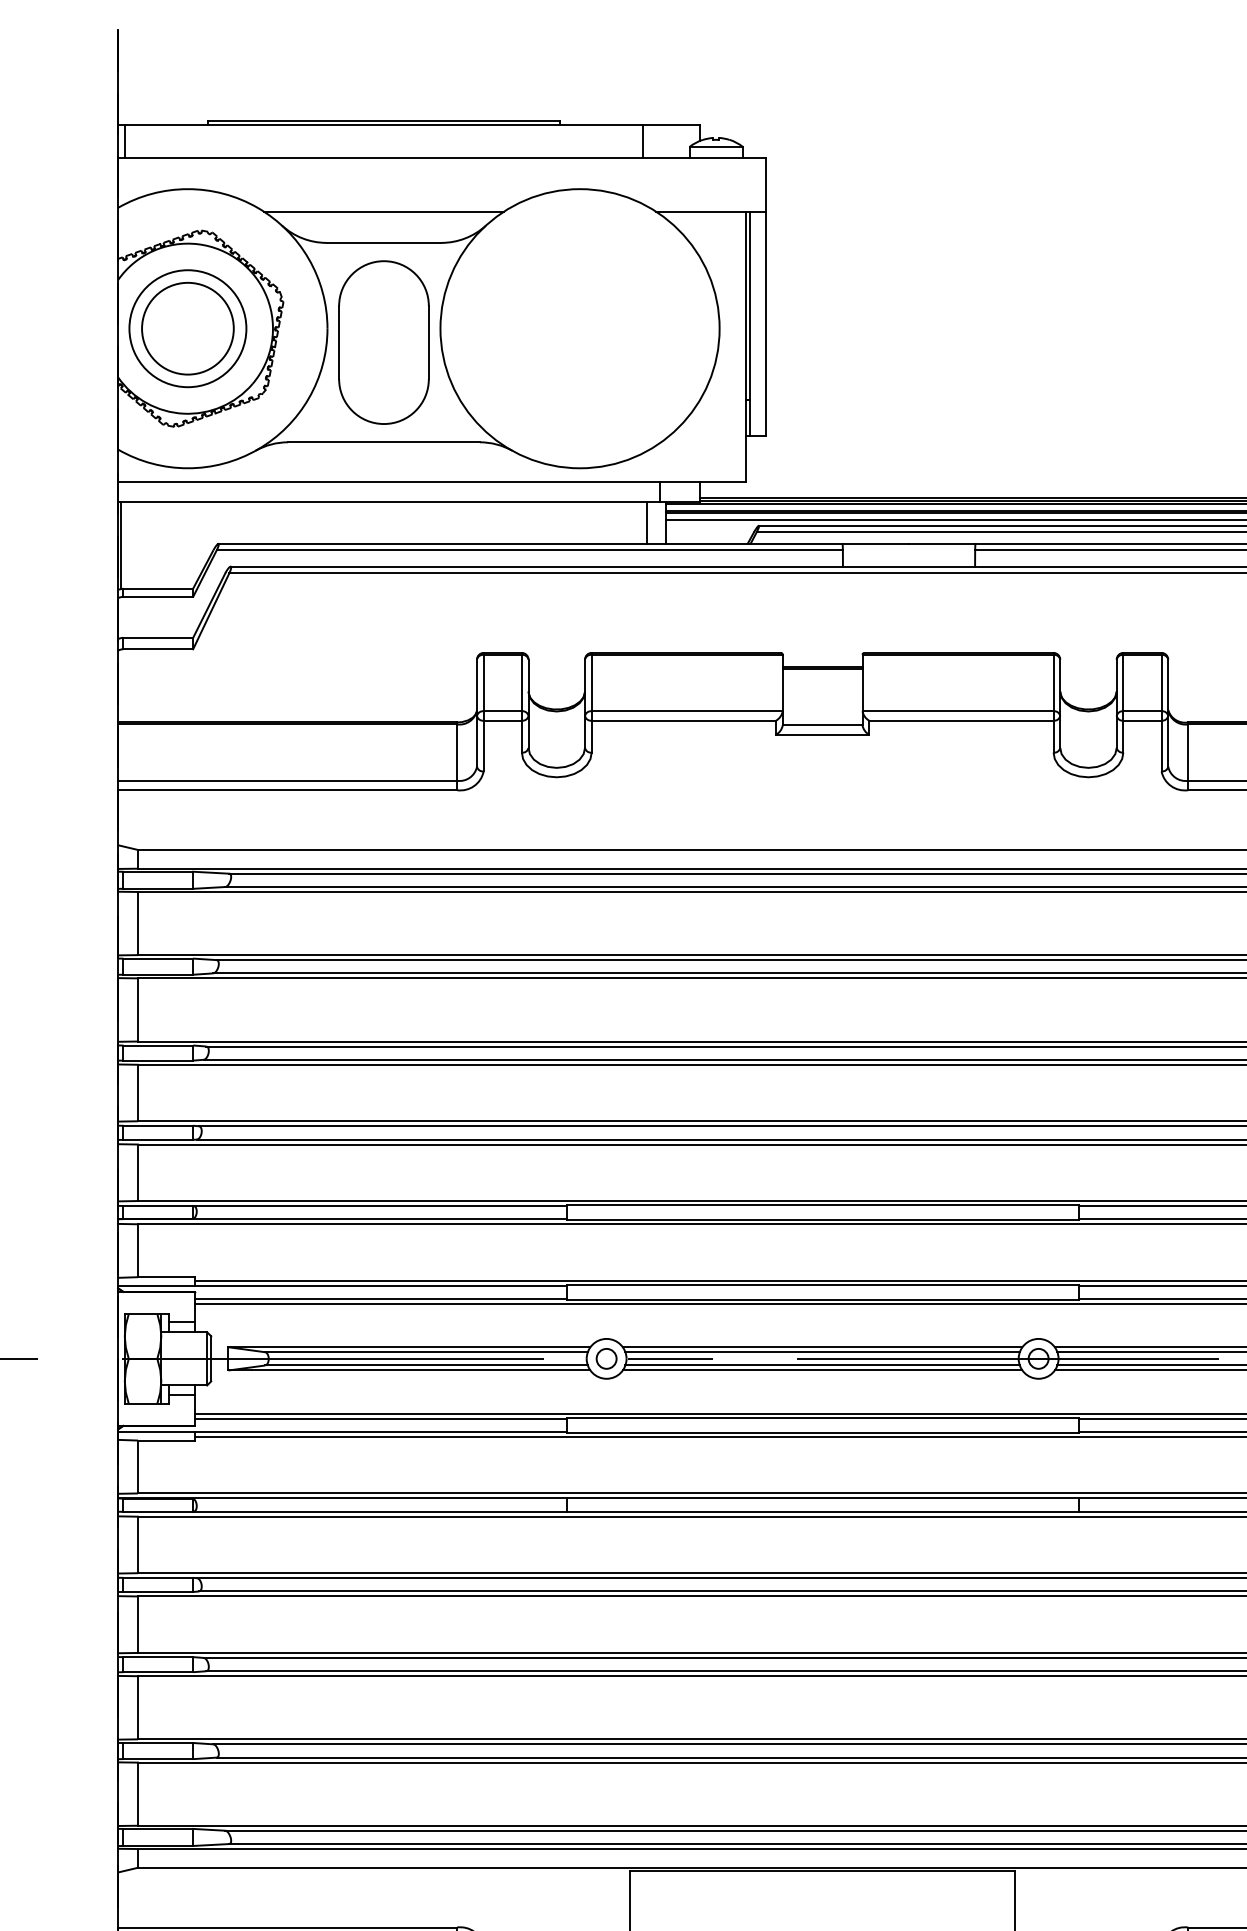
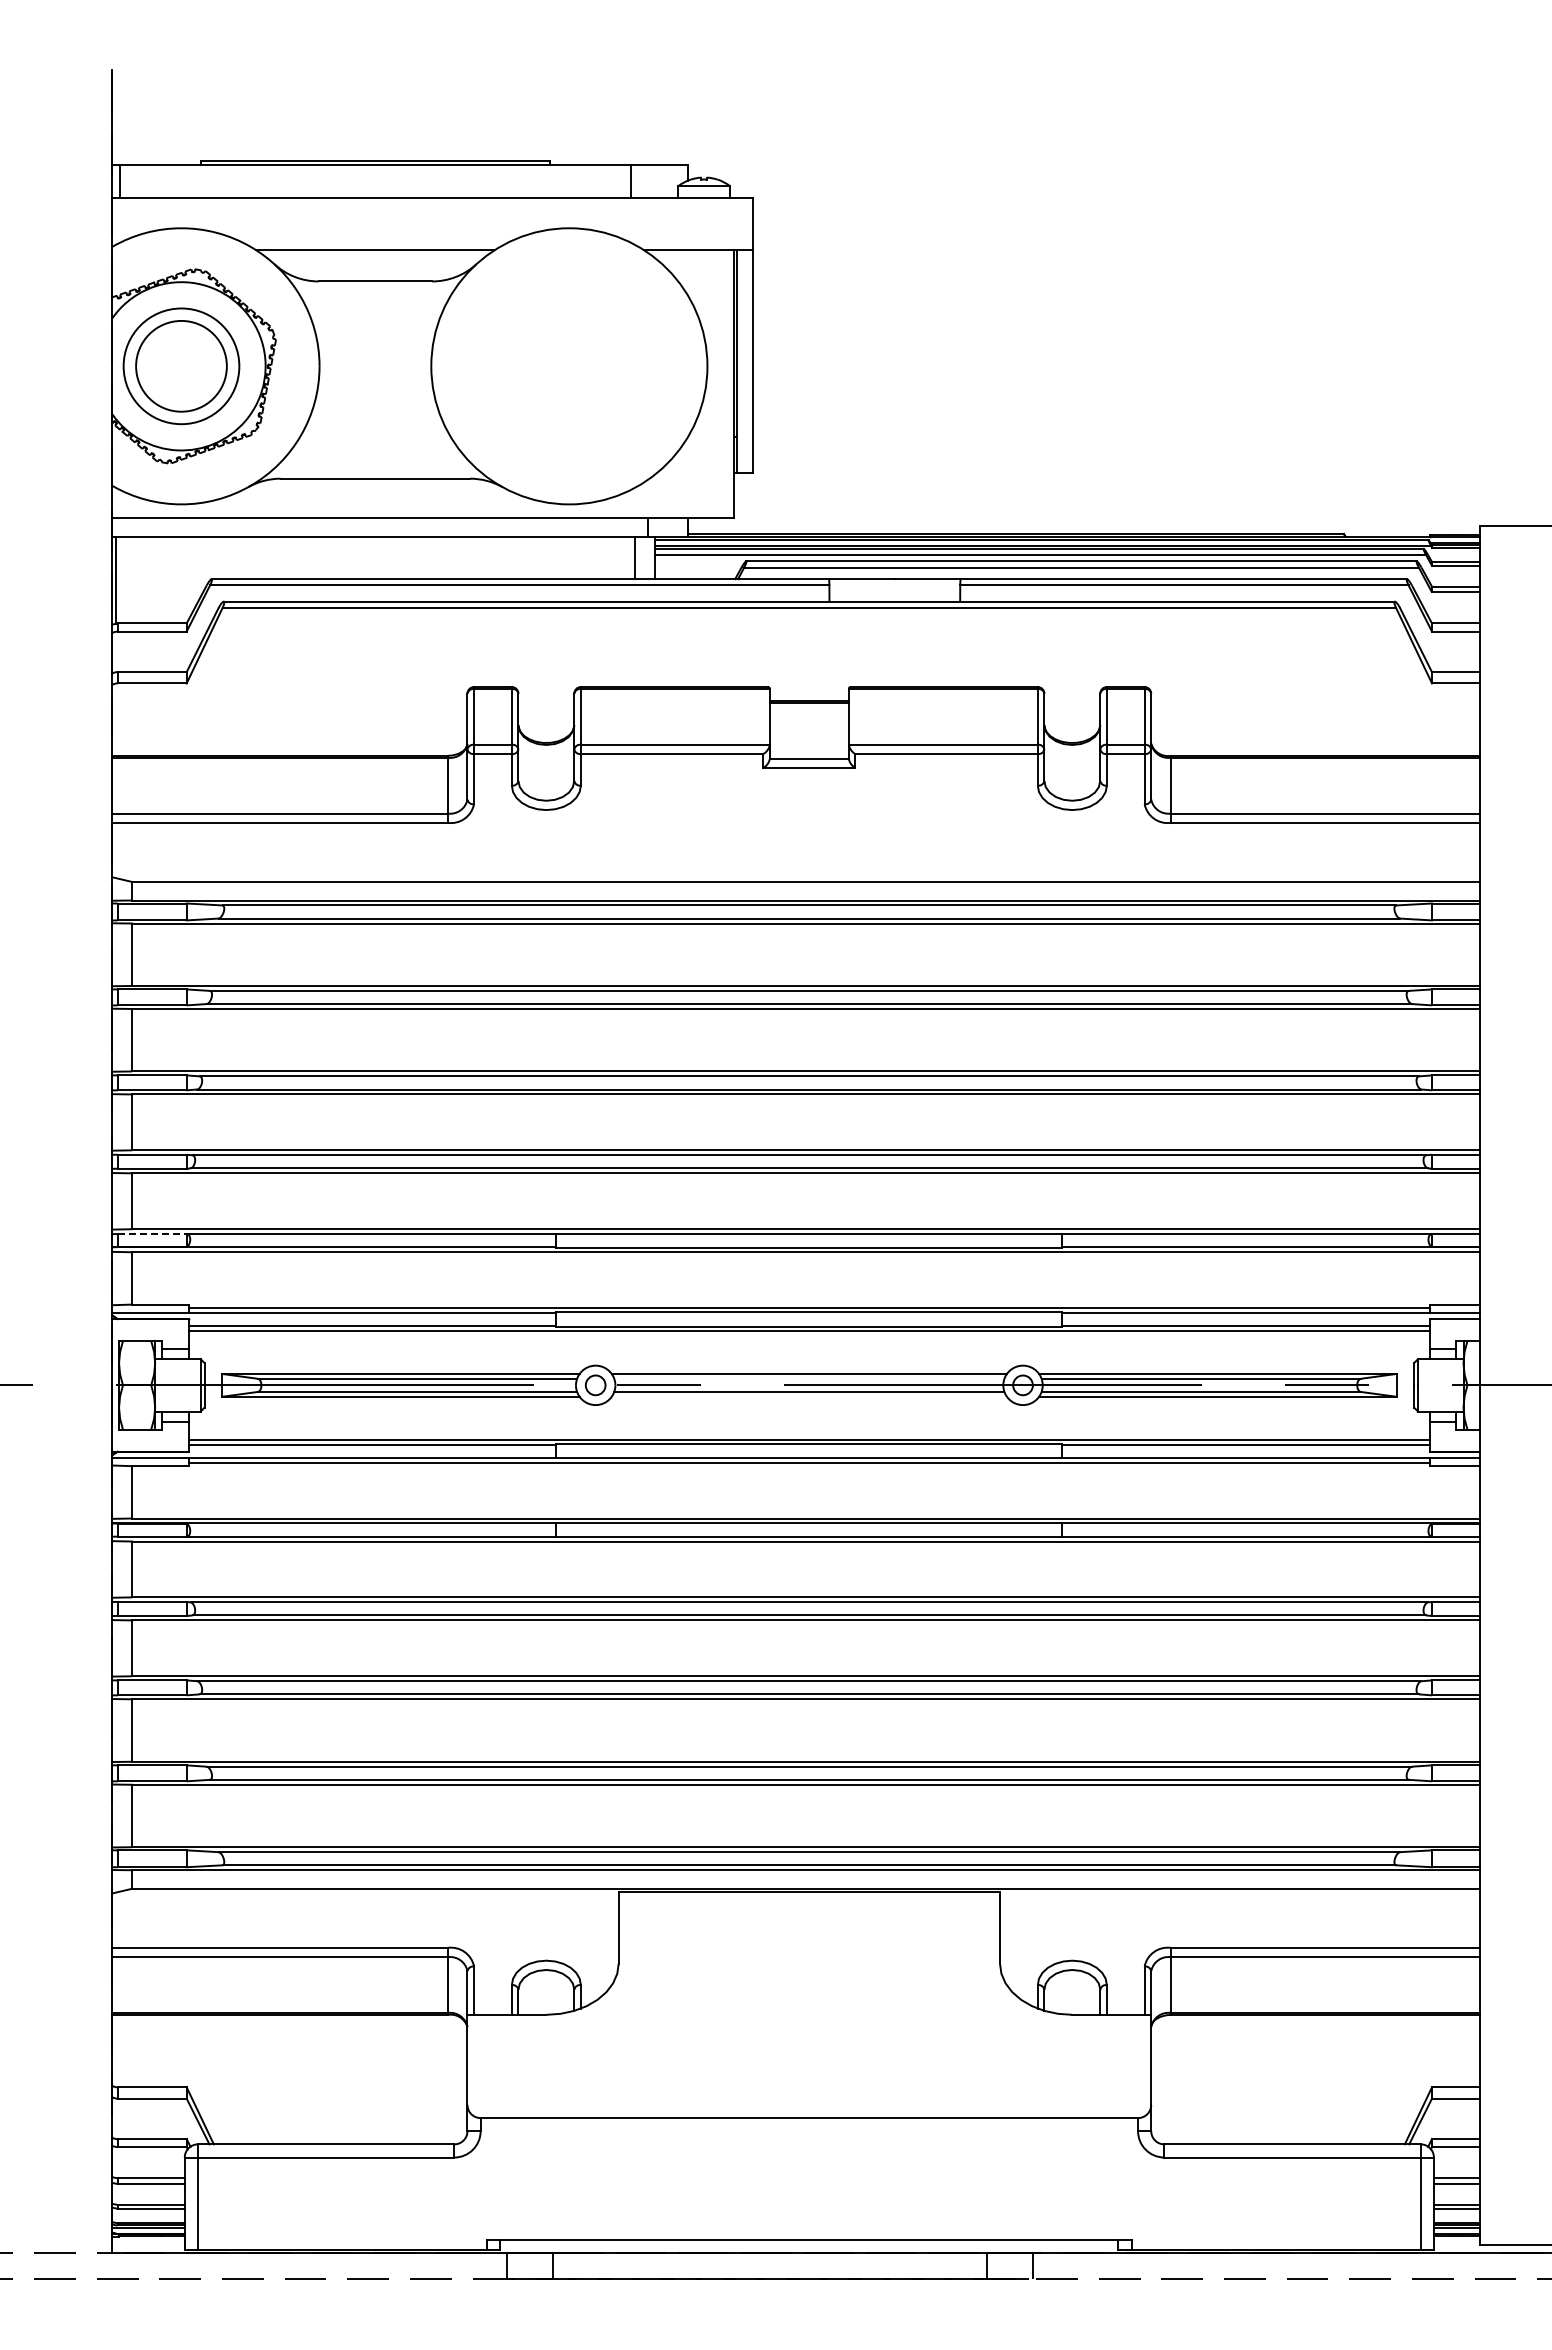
part: (384, 342) -> (375, 379), removed
line: (158, 1206) -> (152, 1234), solid -> dashed
line: (822, 1351) -> (809, 1378), removed
line: (822, 1370) -> (809, 1396), removed

